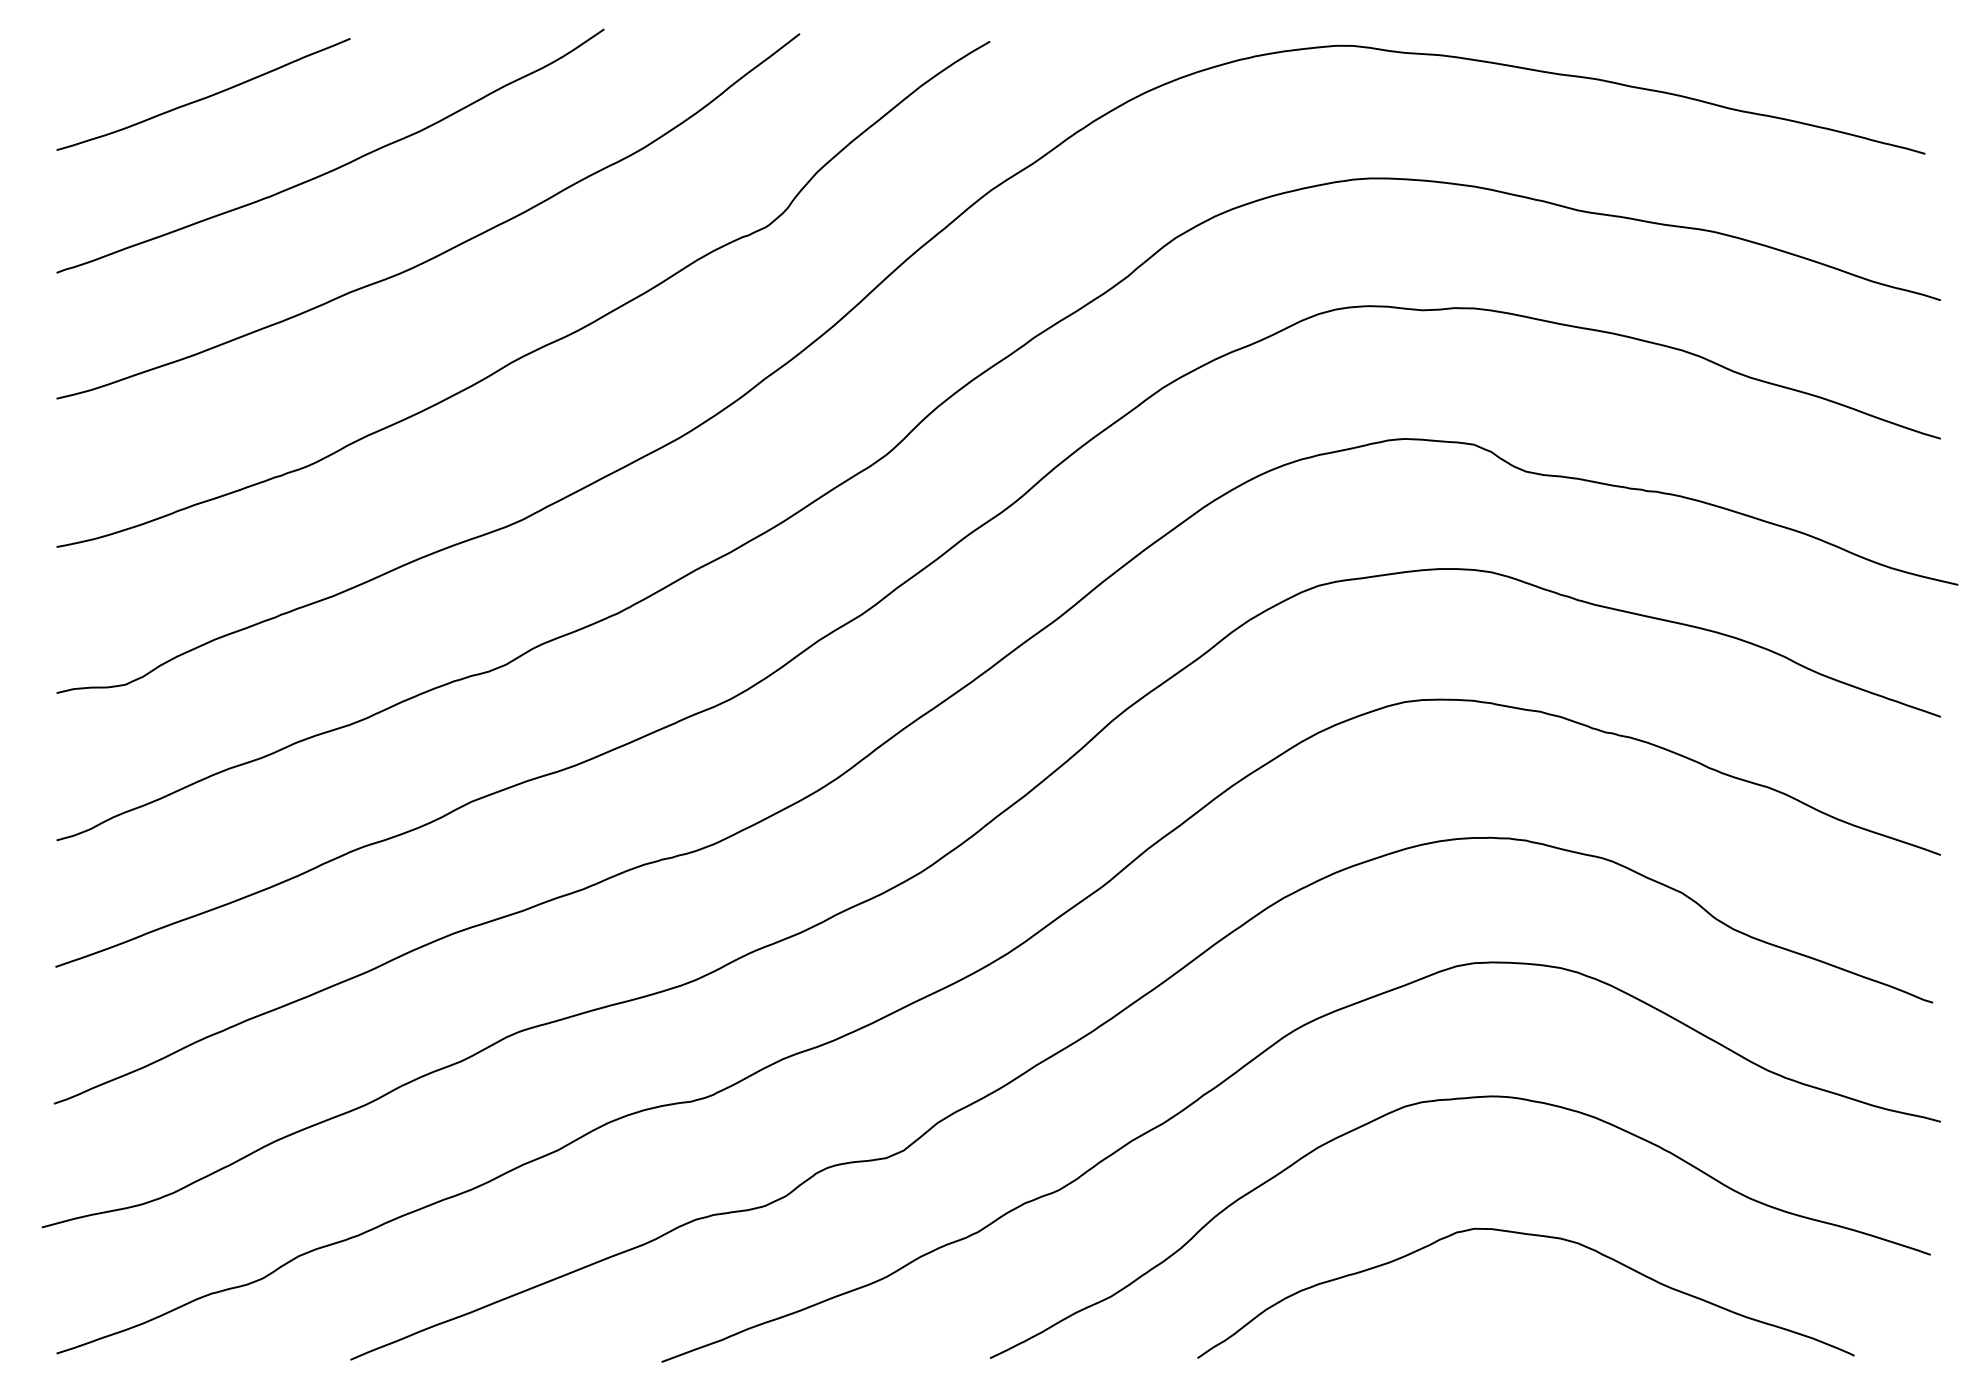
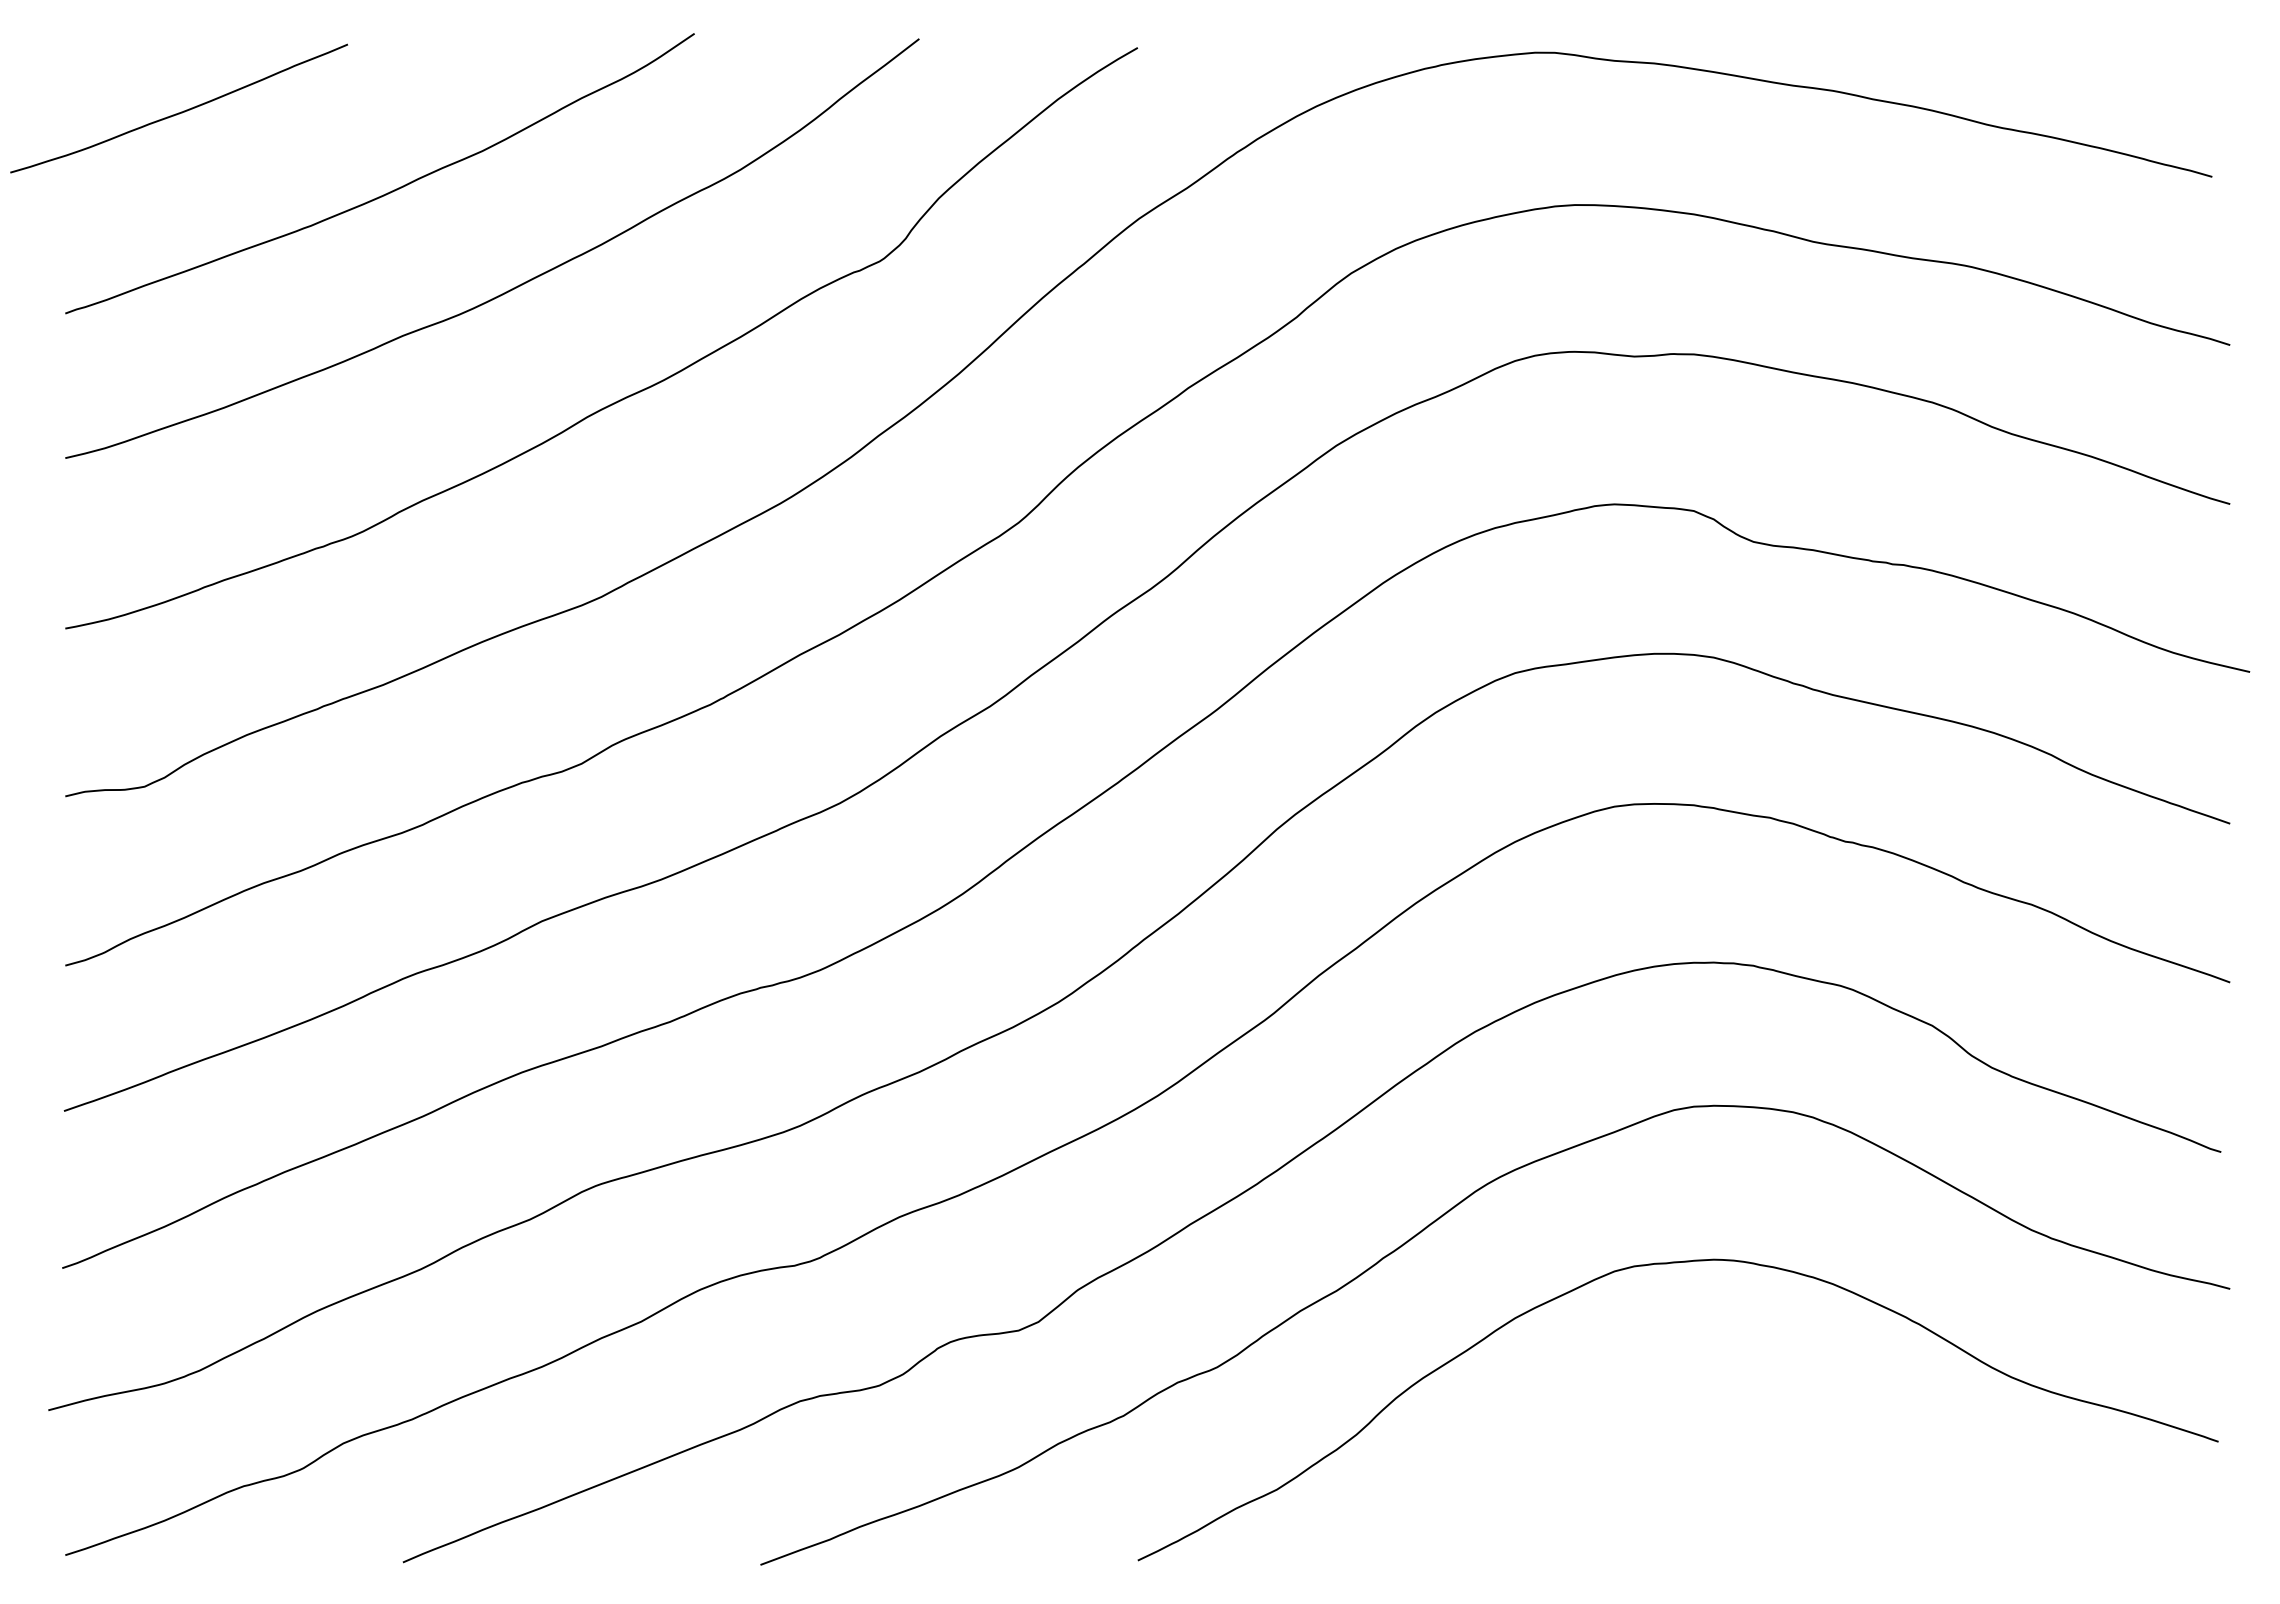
curve: (202, 97) -> (178, 112), moved
curve: (1528, 1235) -> (1756, 1419), removed

